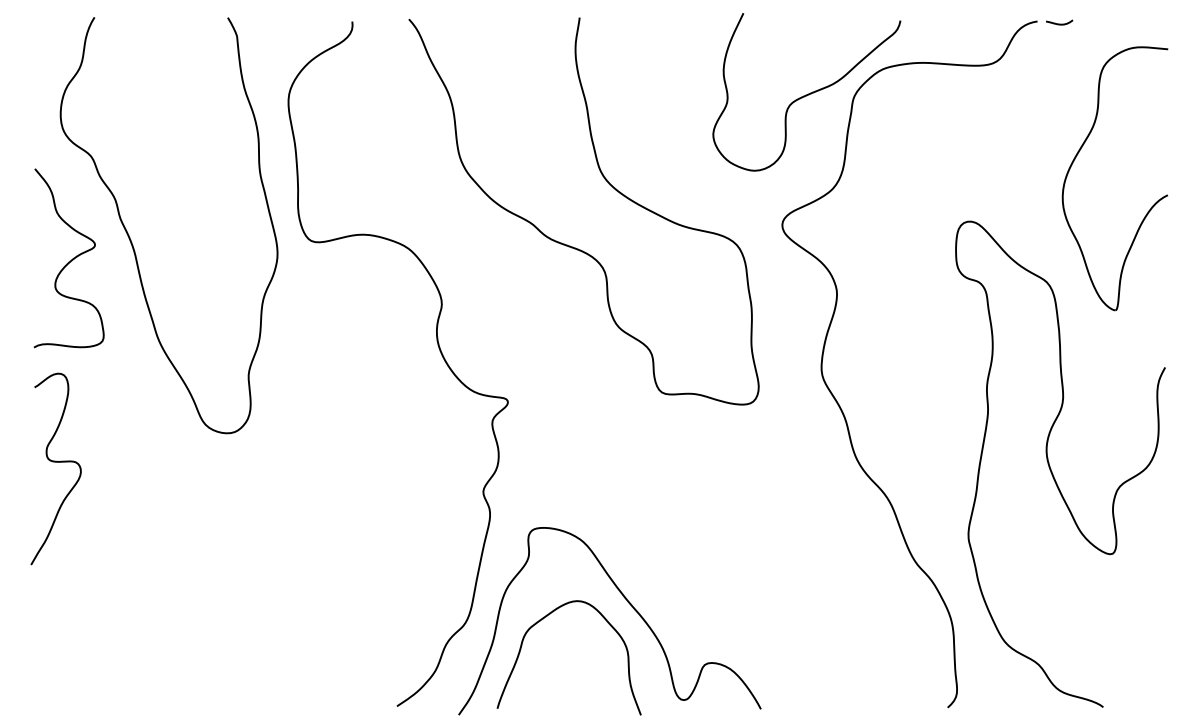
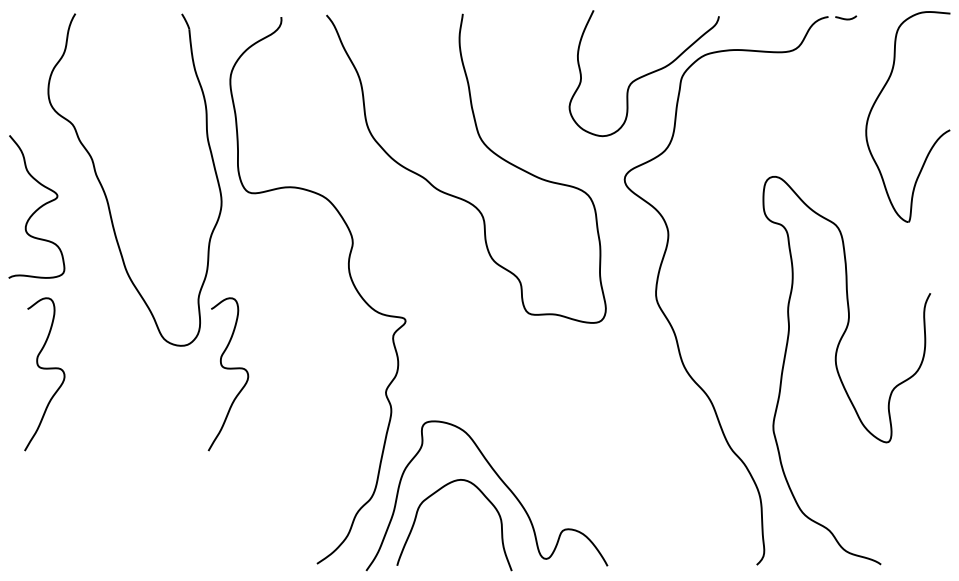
part: (1078, 154) -> (878, 97), moved
curve: (70, 260) -> (37, 208), moved
curve: (285, 462) -> (227, 369), added

